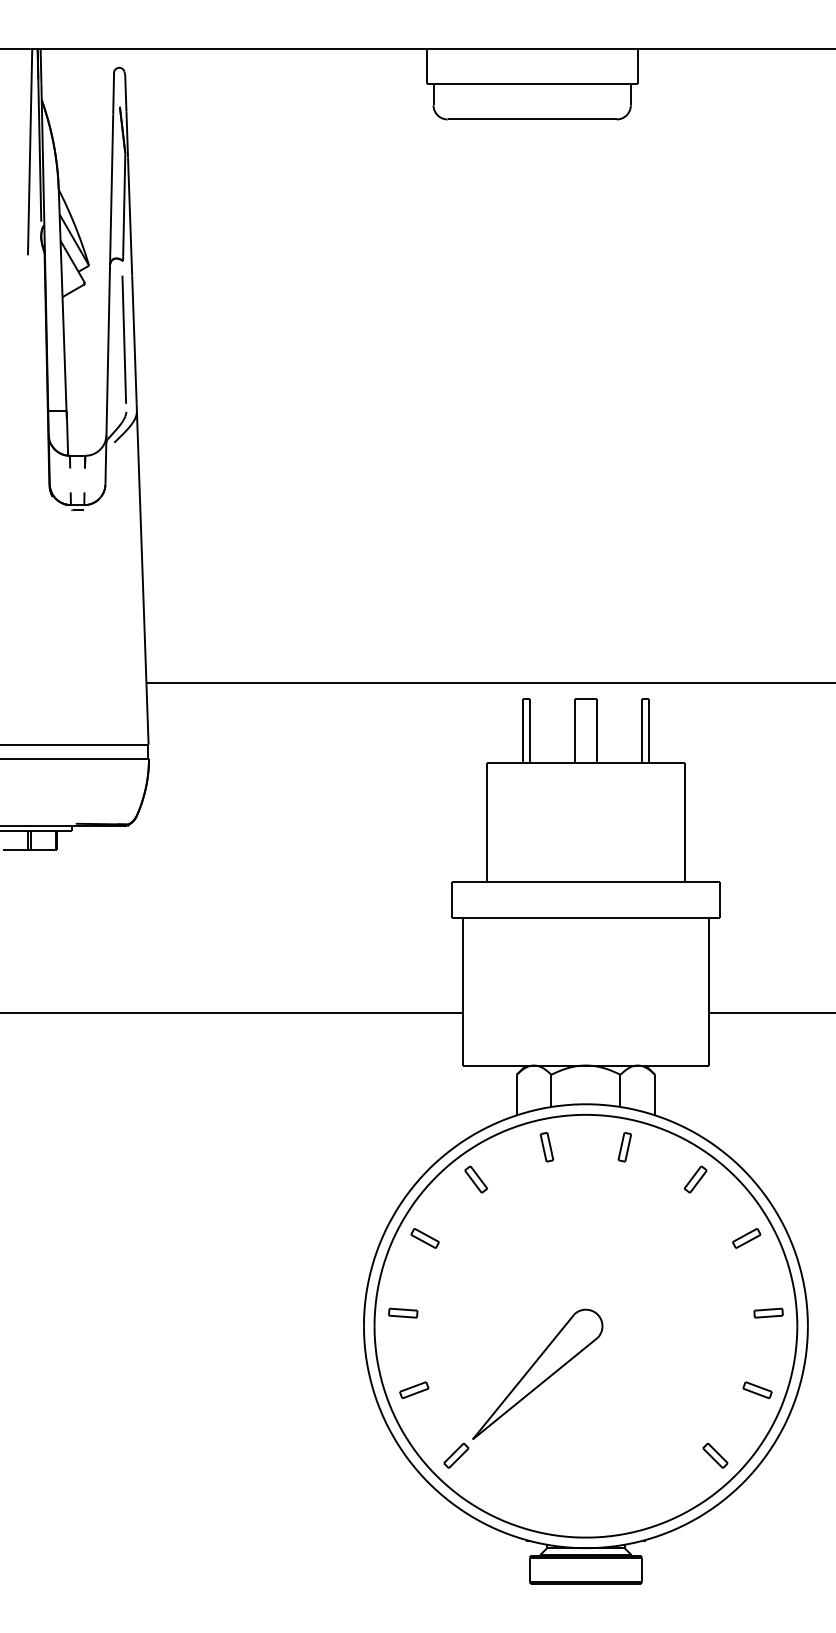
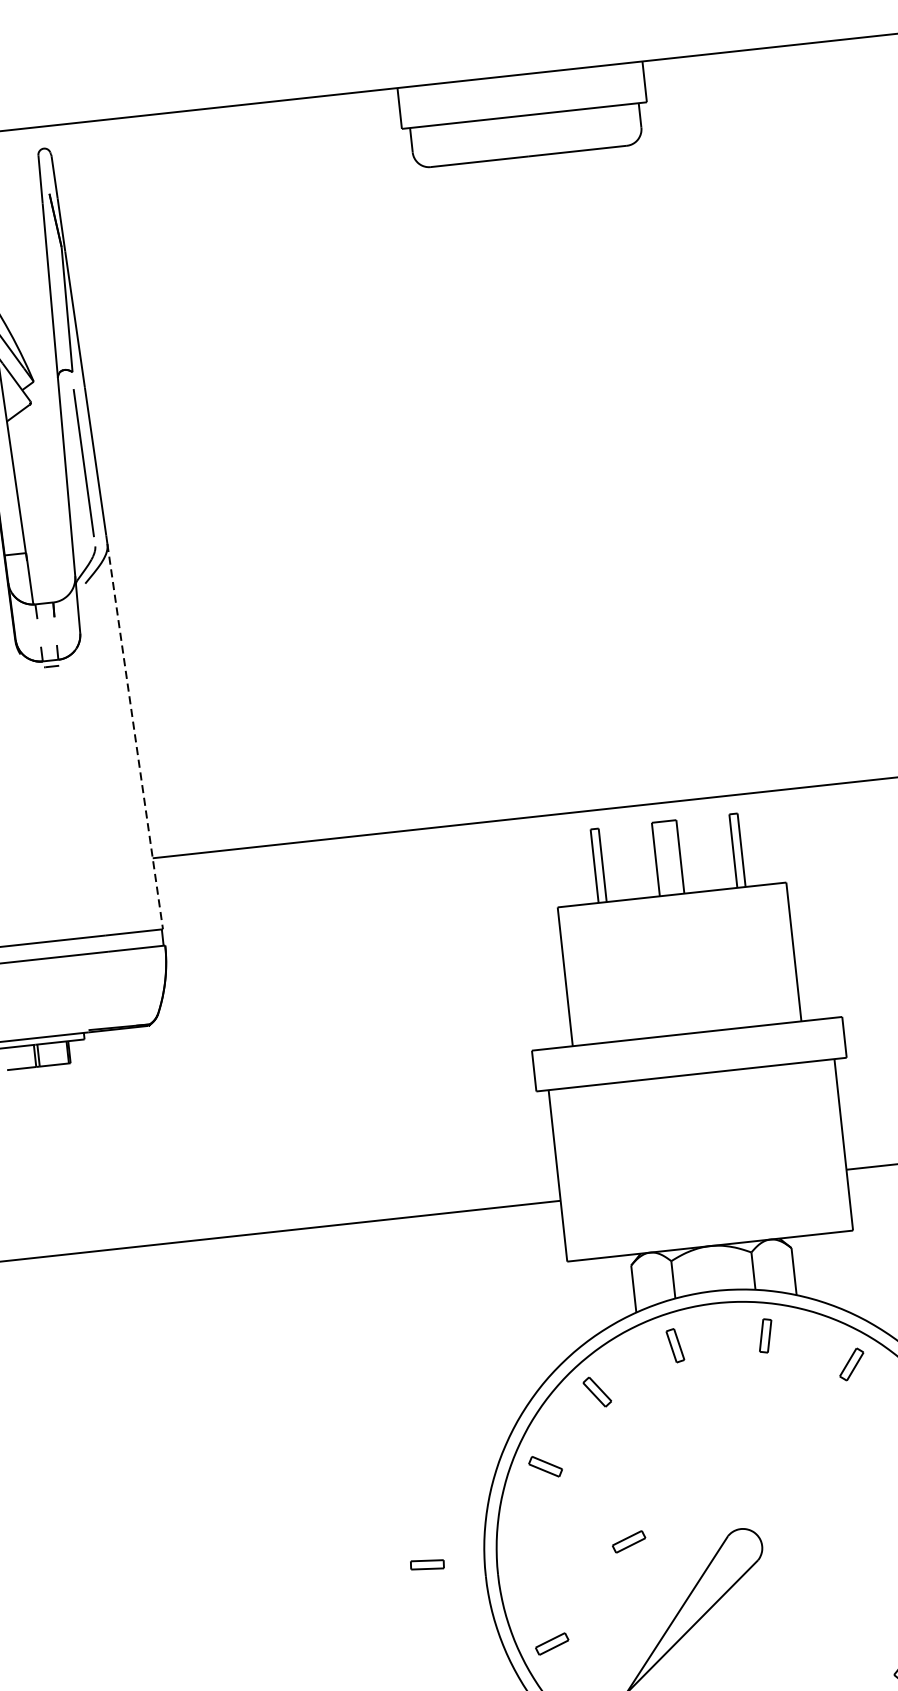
line: (142, 577) -> (134, 736), solid -> dashed
part: (489, 1310) -> (629, 1542), added
part: (403, 1312) -> (427, 1564), moved

